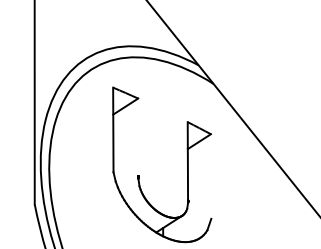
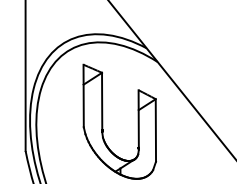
line: (138, 137) -> (102, 101), added
line: (210, 176) -> (155, 130), added

